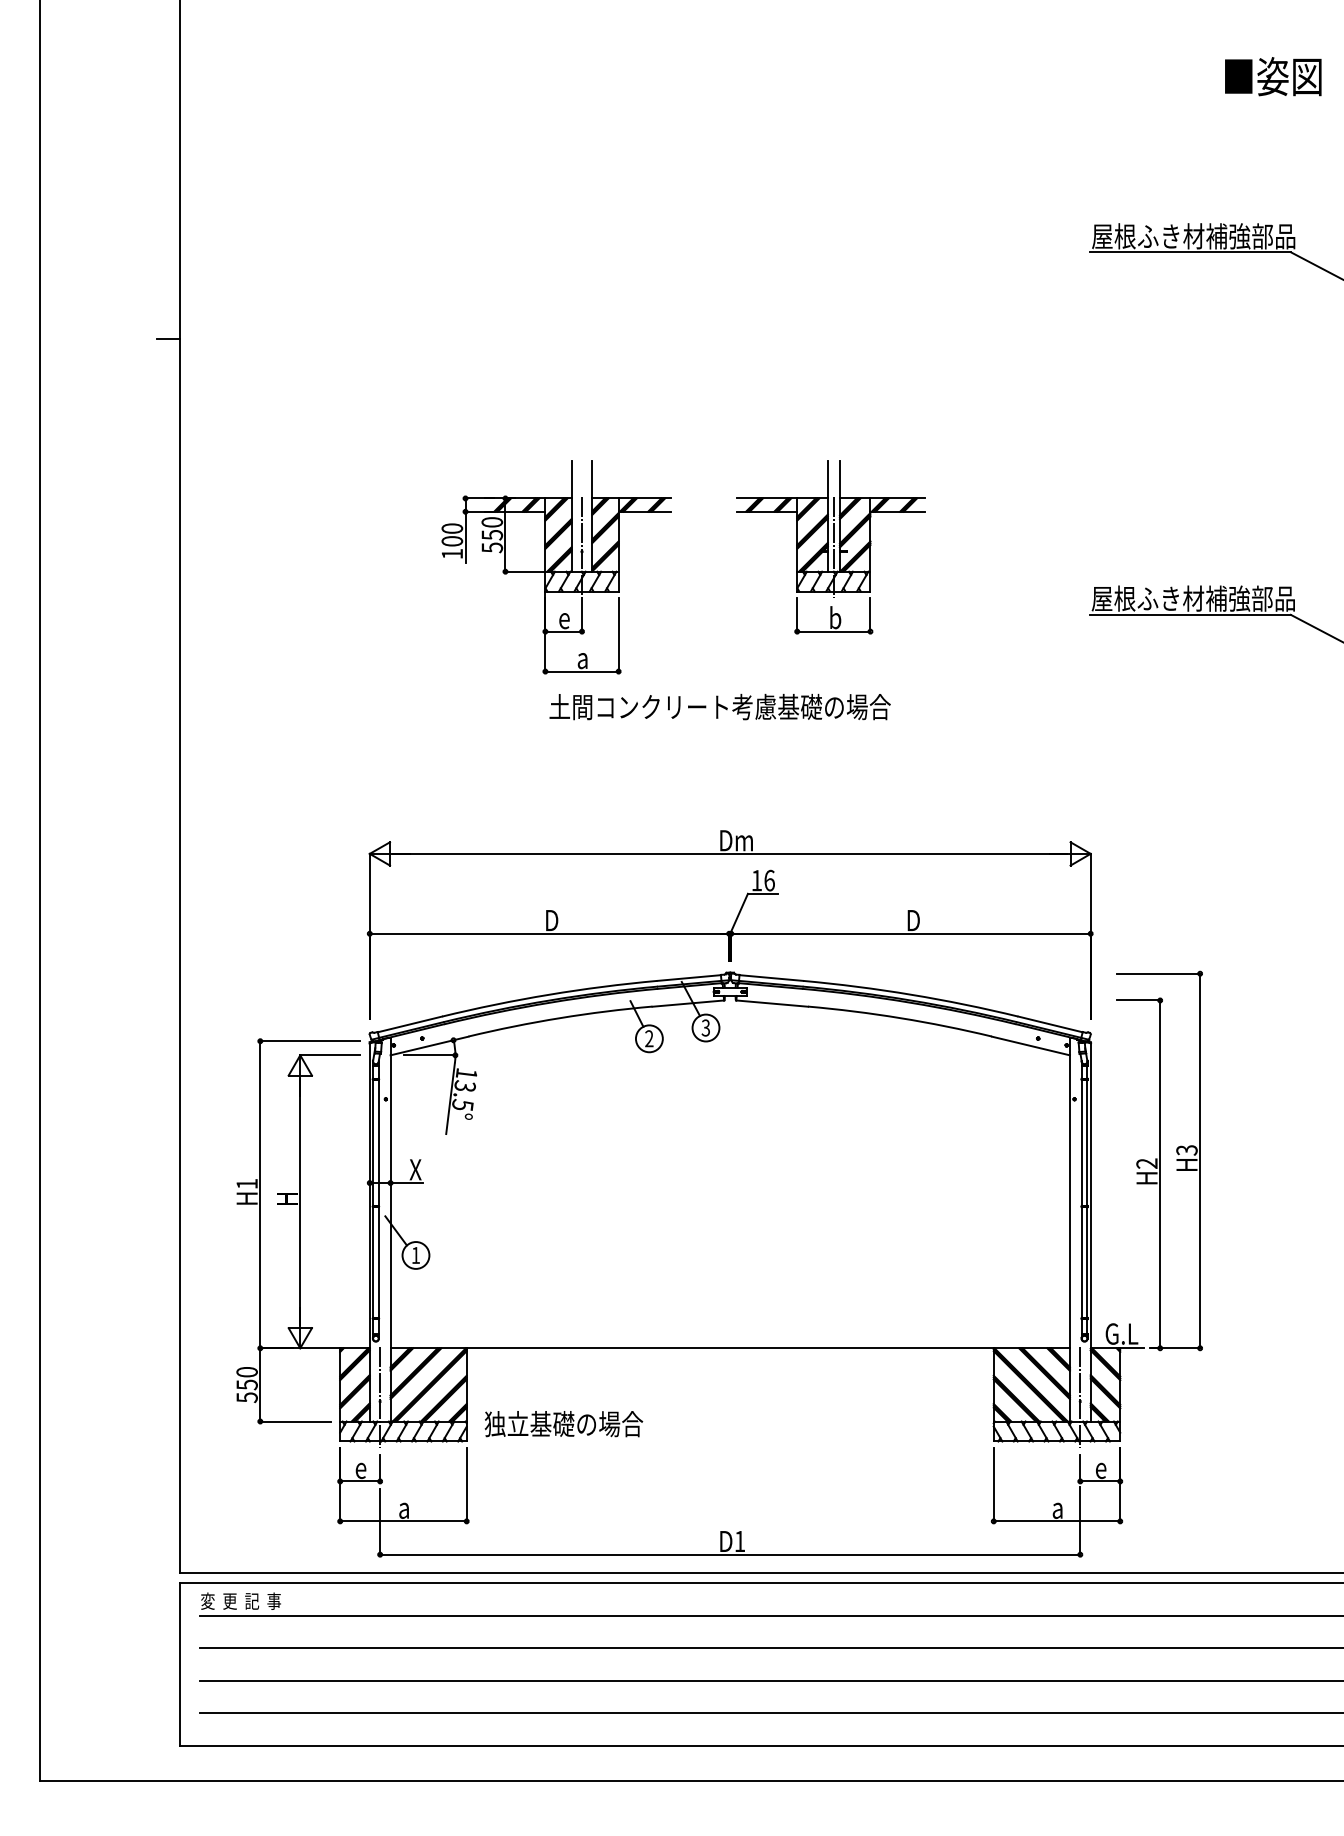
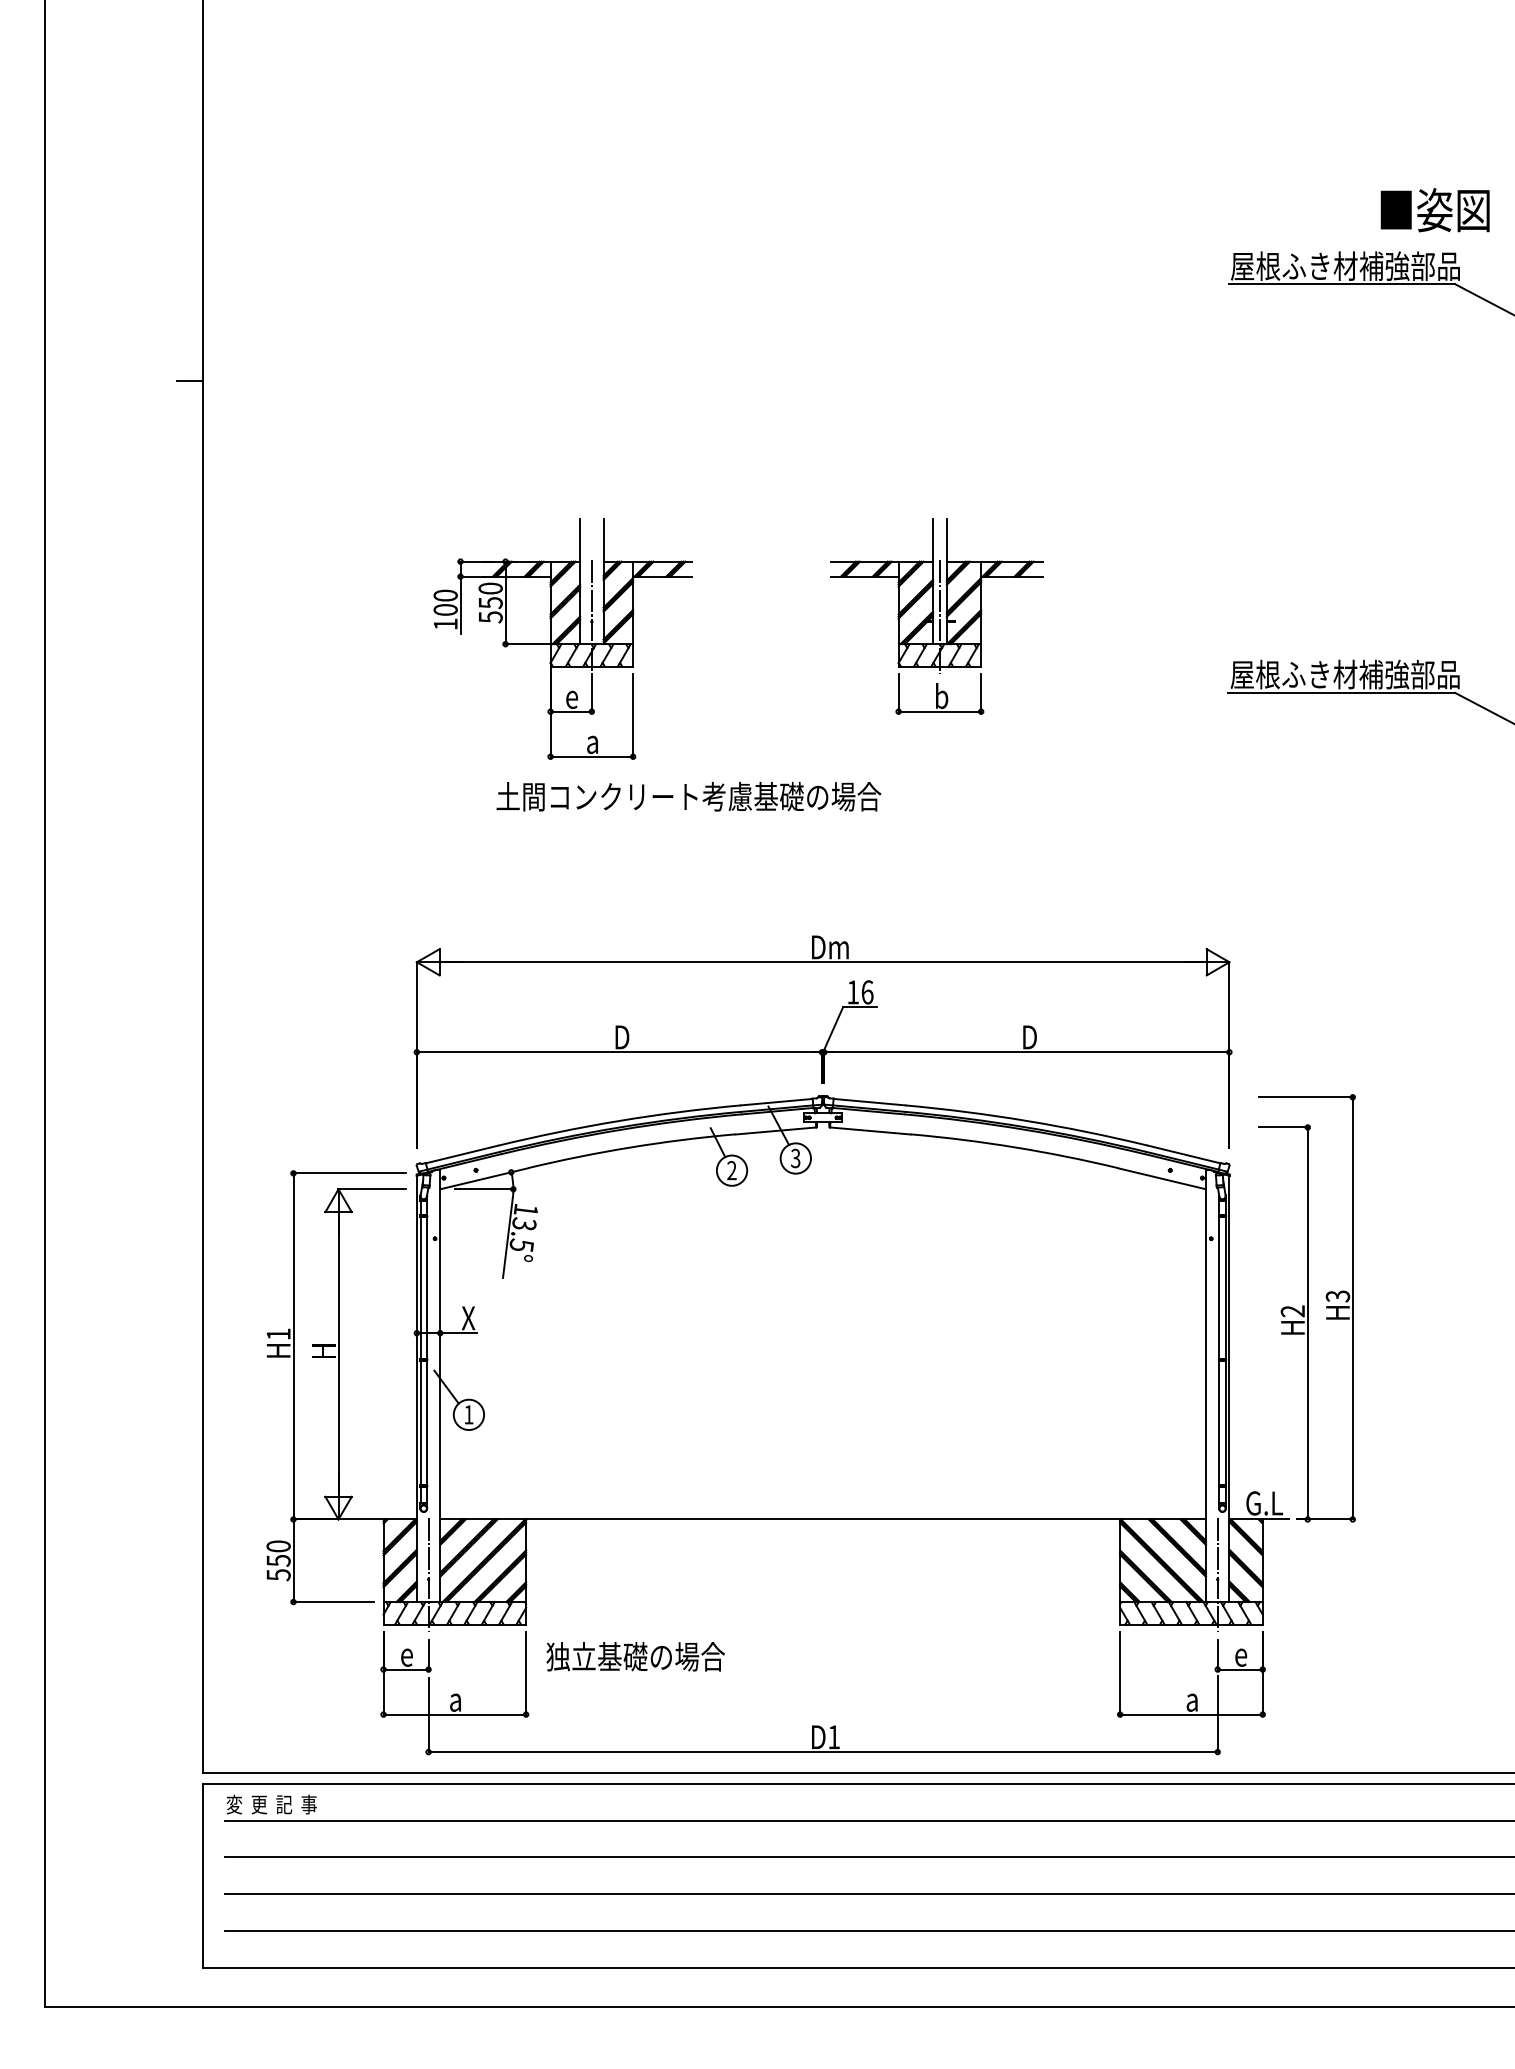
text: (1273, 76) -> (1435, 210), moved
part: (556, 567) -> (563, 639), moved
text: (719, 706) -> (688, 796), moved
text: (563, 1424) -> (635, 1657), moved

